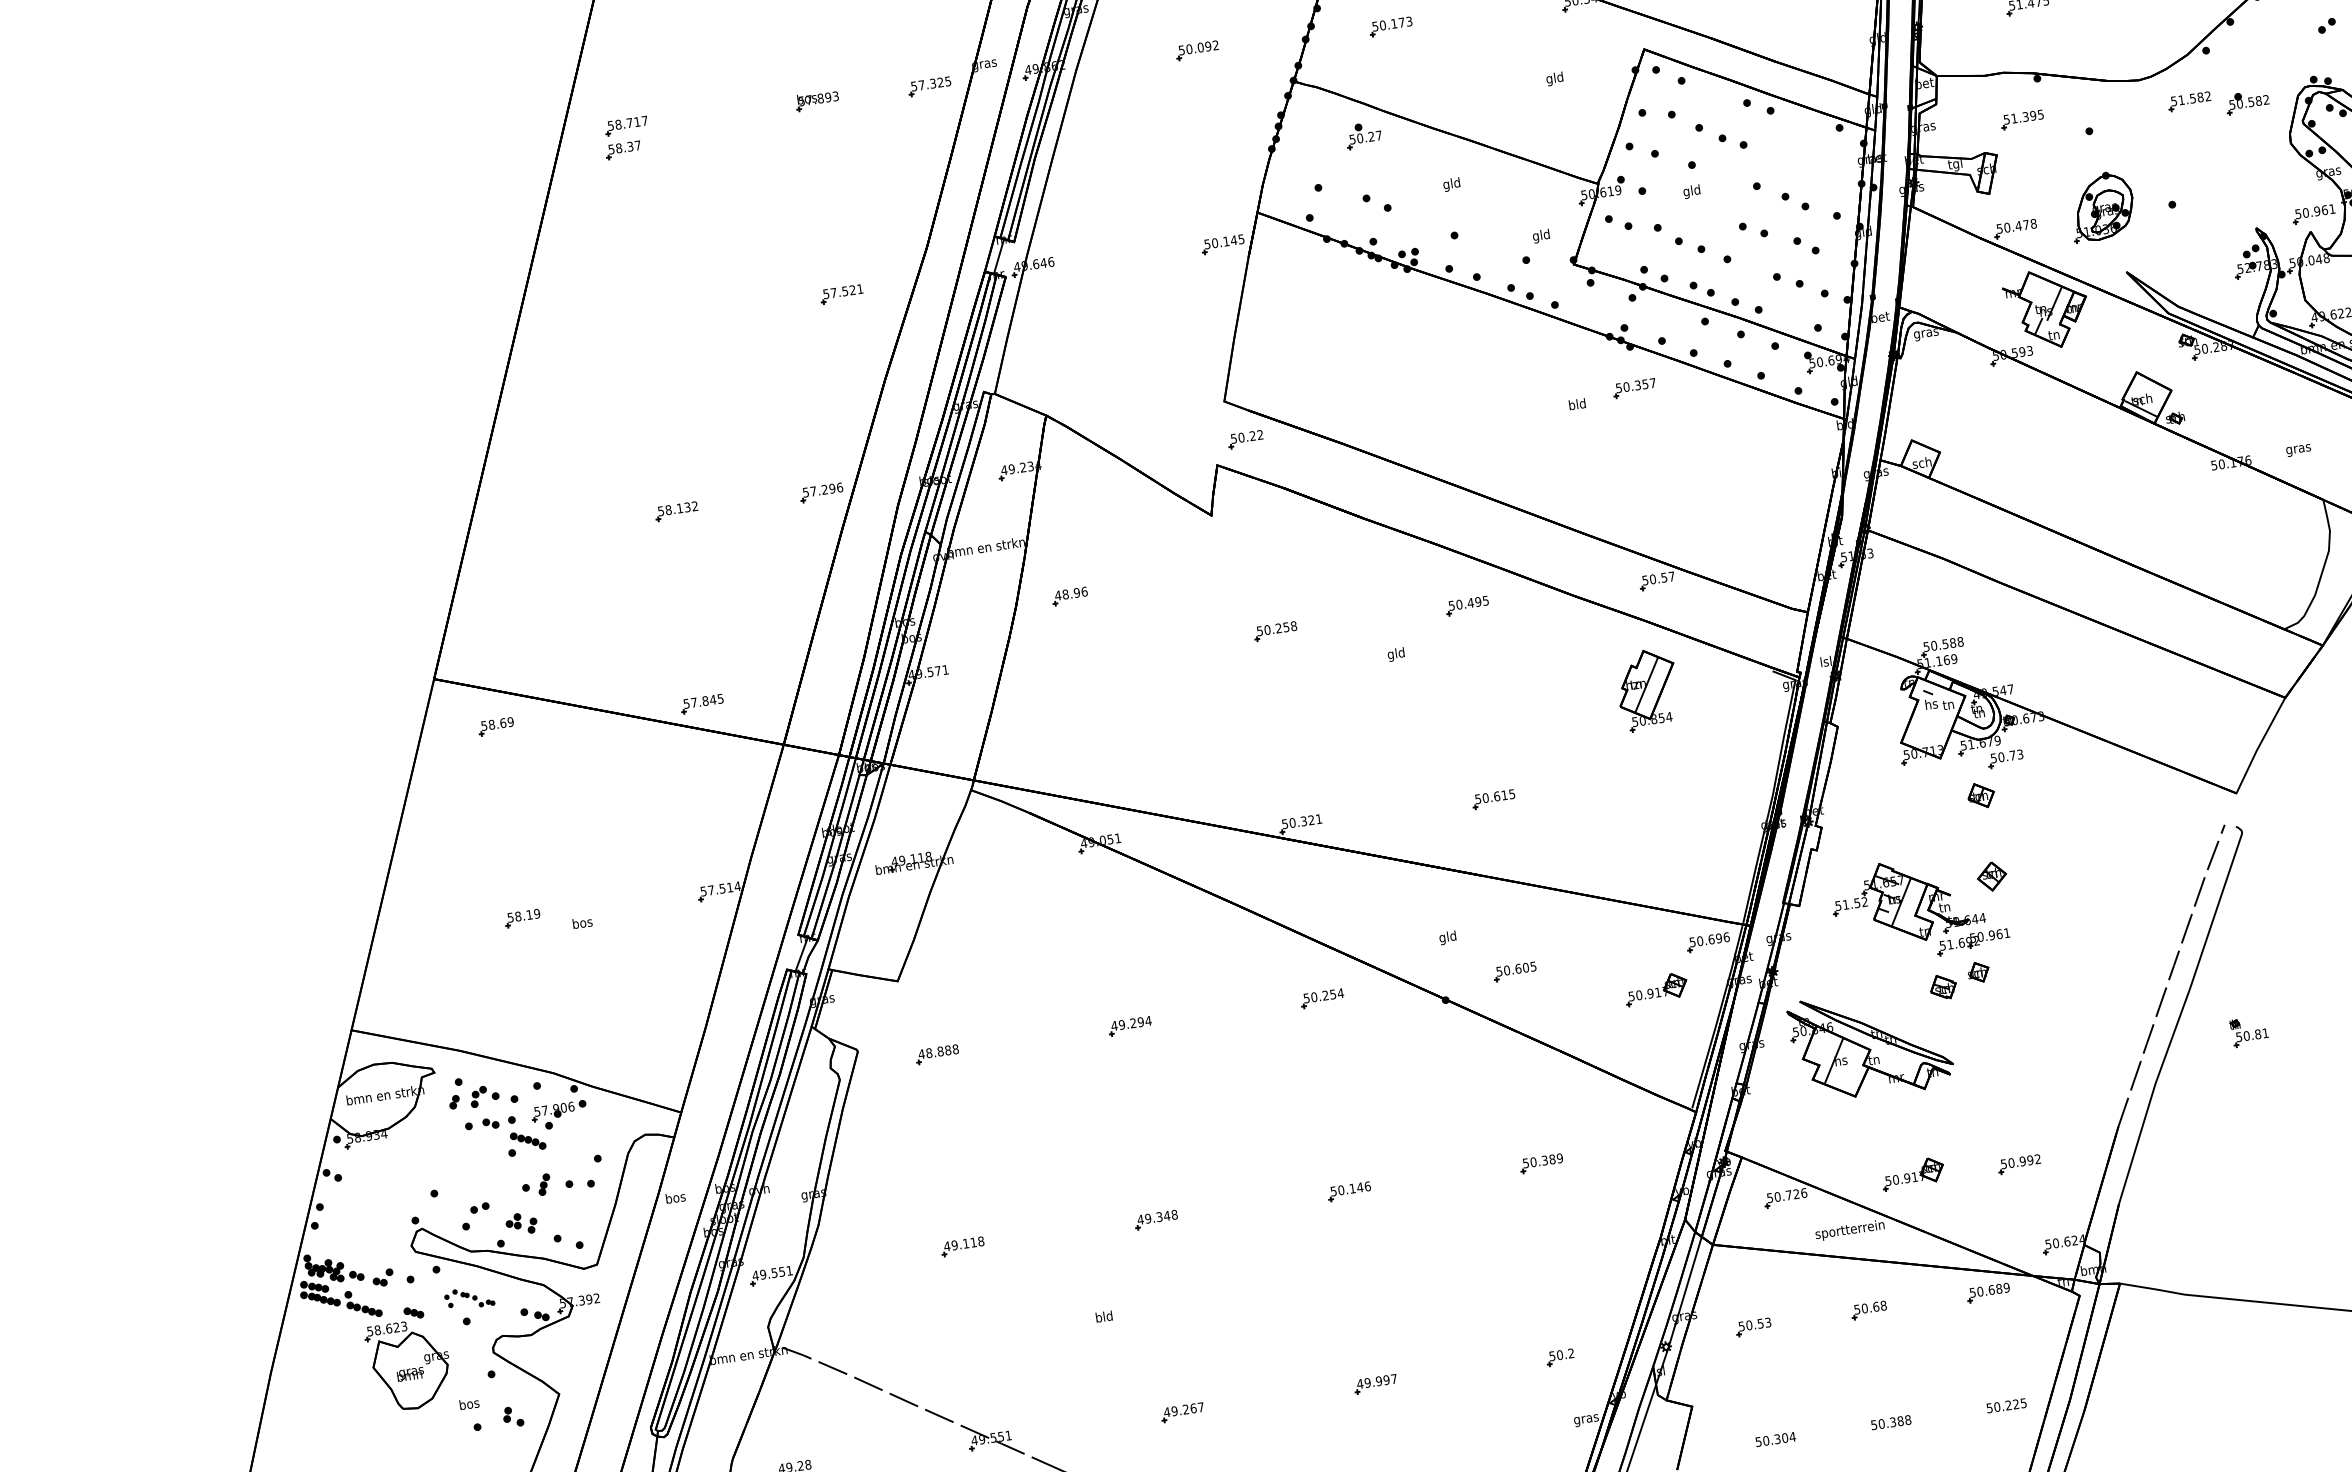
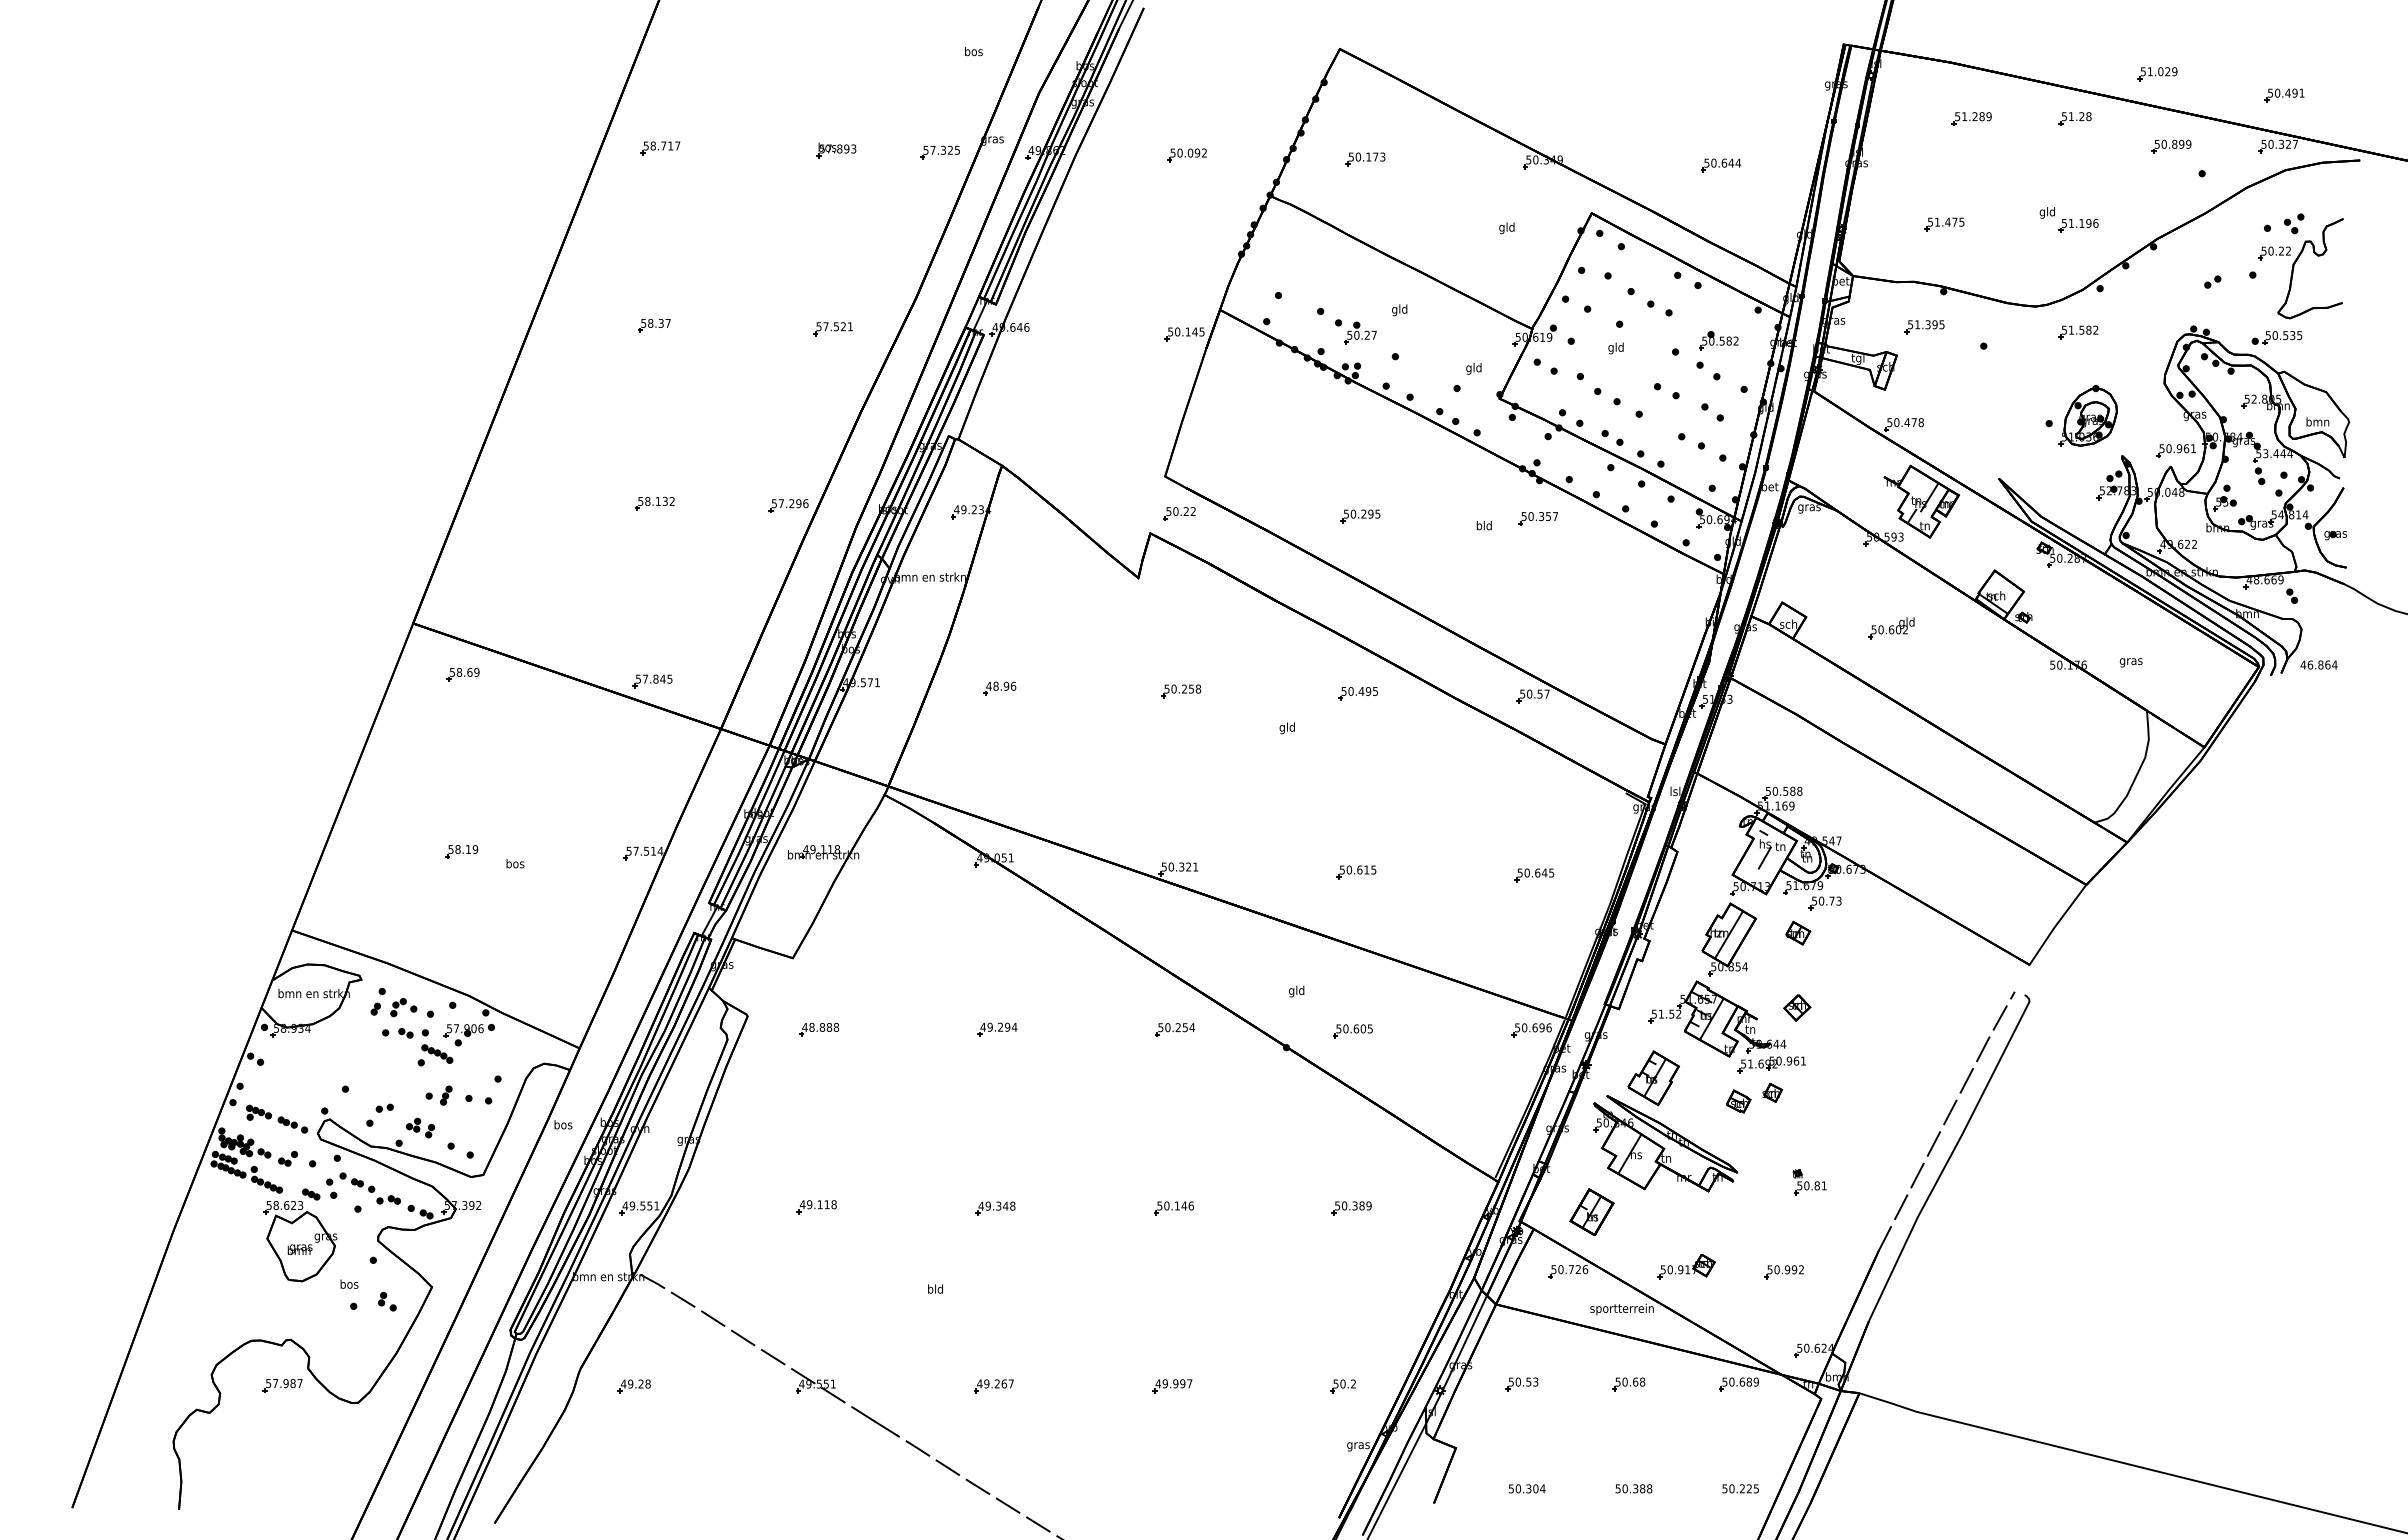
part: (2247, 102) -> (1718, 340), moved
part: (1363, 134) -> (1360, 332), moved
part: (623, 149) -> (654, 325), moved
part: (2101, 206) -> (2087, 415), moved
part: (1441, 413) -> (1360, 516), added
part: (2034, 451) -> (1891, 628), added
part: (1069, 596) -> (999, 688), moved
part: (1646, 690) -> (1728, 939), moved
line: (1932, 719) -> (1764, 857), added
part: (1686, 774) -> (1534, 875), added
part: (1847, 975) -> (1653, 1078), added
part: (1656, 989) -> (1478, 1065), removed
part: (2249, 1031) -> (1809, 1182), moved
part: (1801, 1129) -> (1591, 1211), added
part: (365, 1236) -> (277, 1118), added
part: (469, 1298) -> (363, 1188), size x1.67

